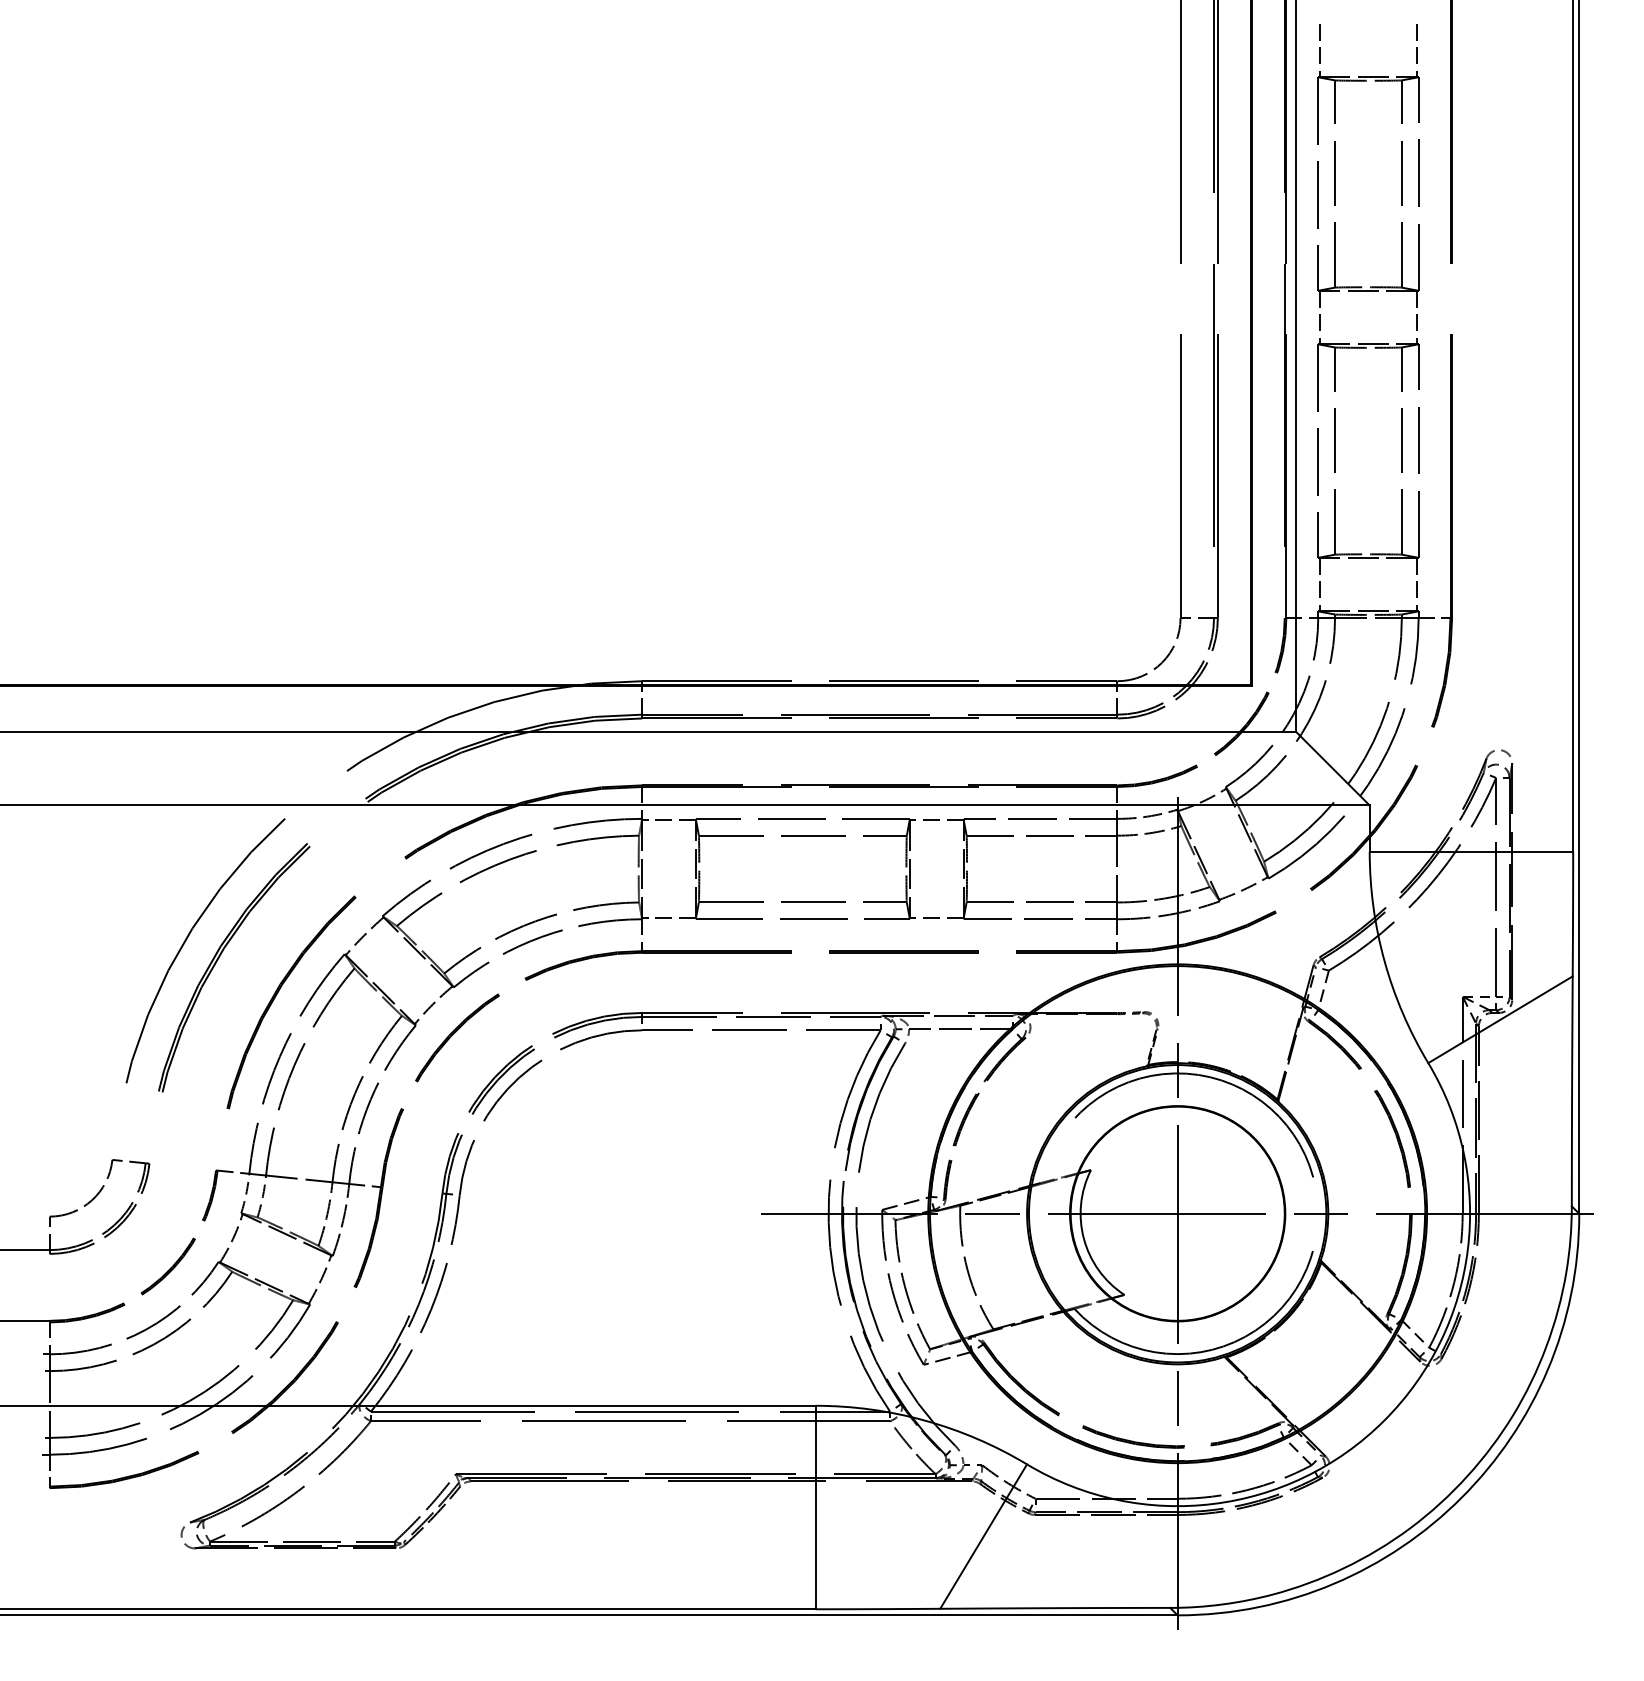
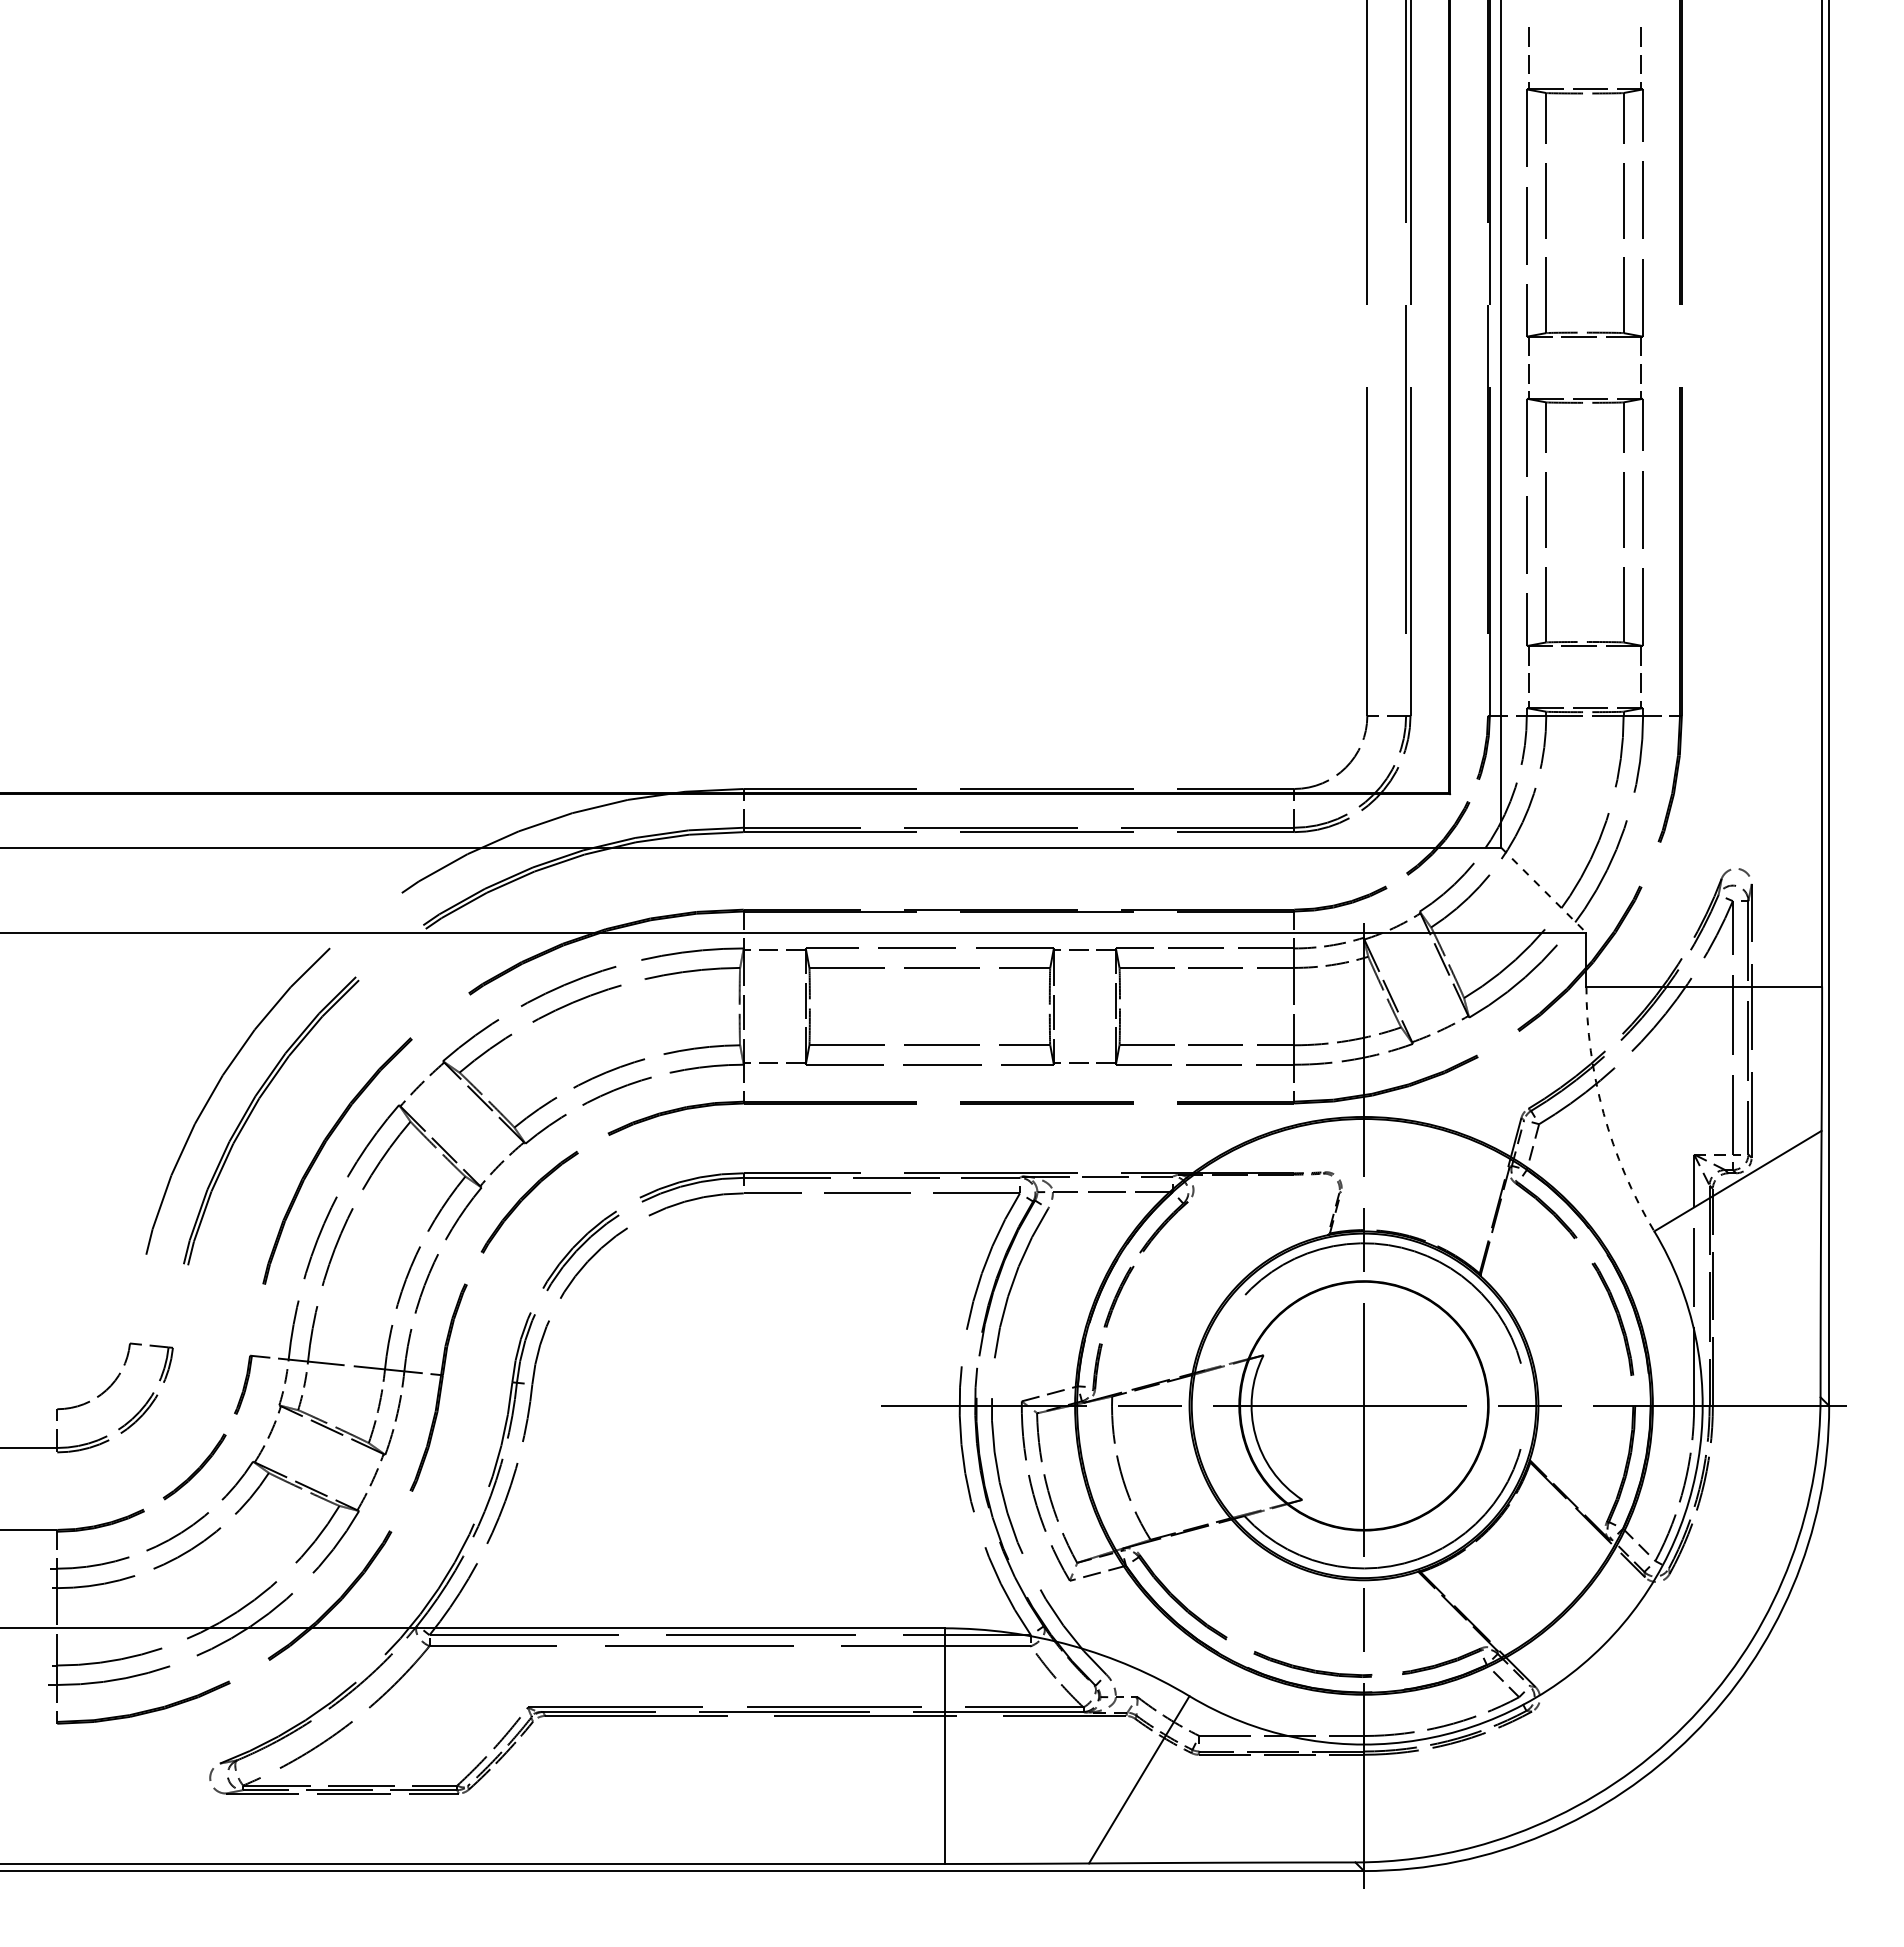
line: (1333, 768) -> (1544, 890), solid -> dashed
arc: (1384, 961) -> (1603, 1113), solid -> dashed

